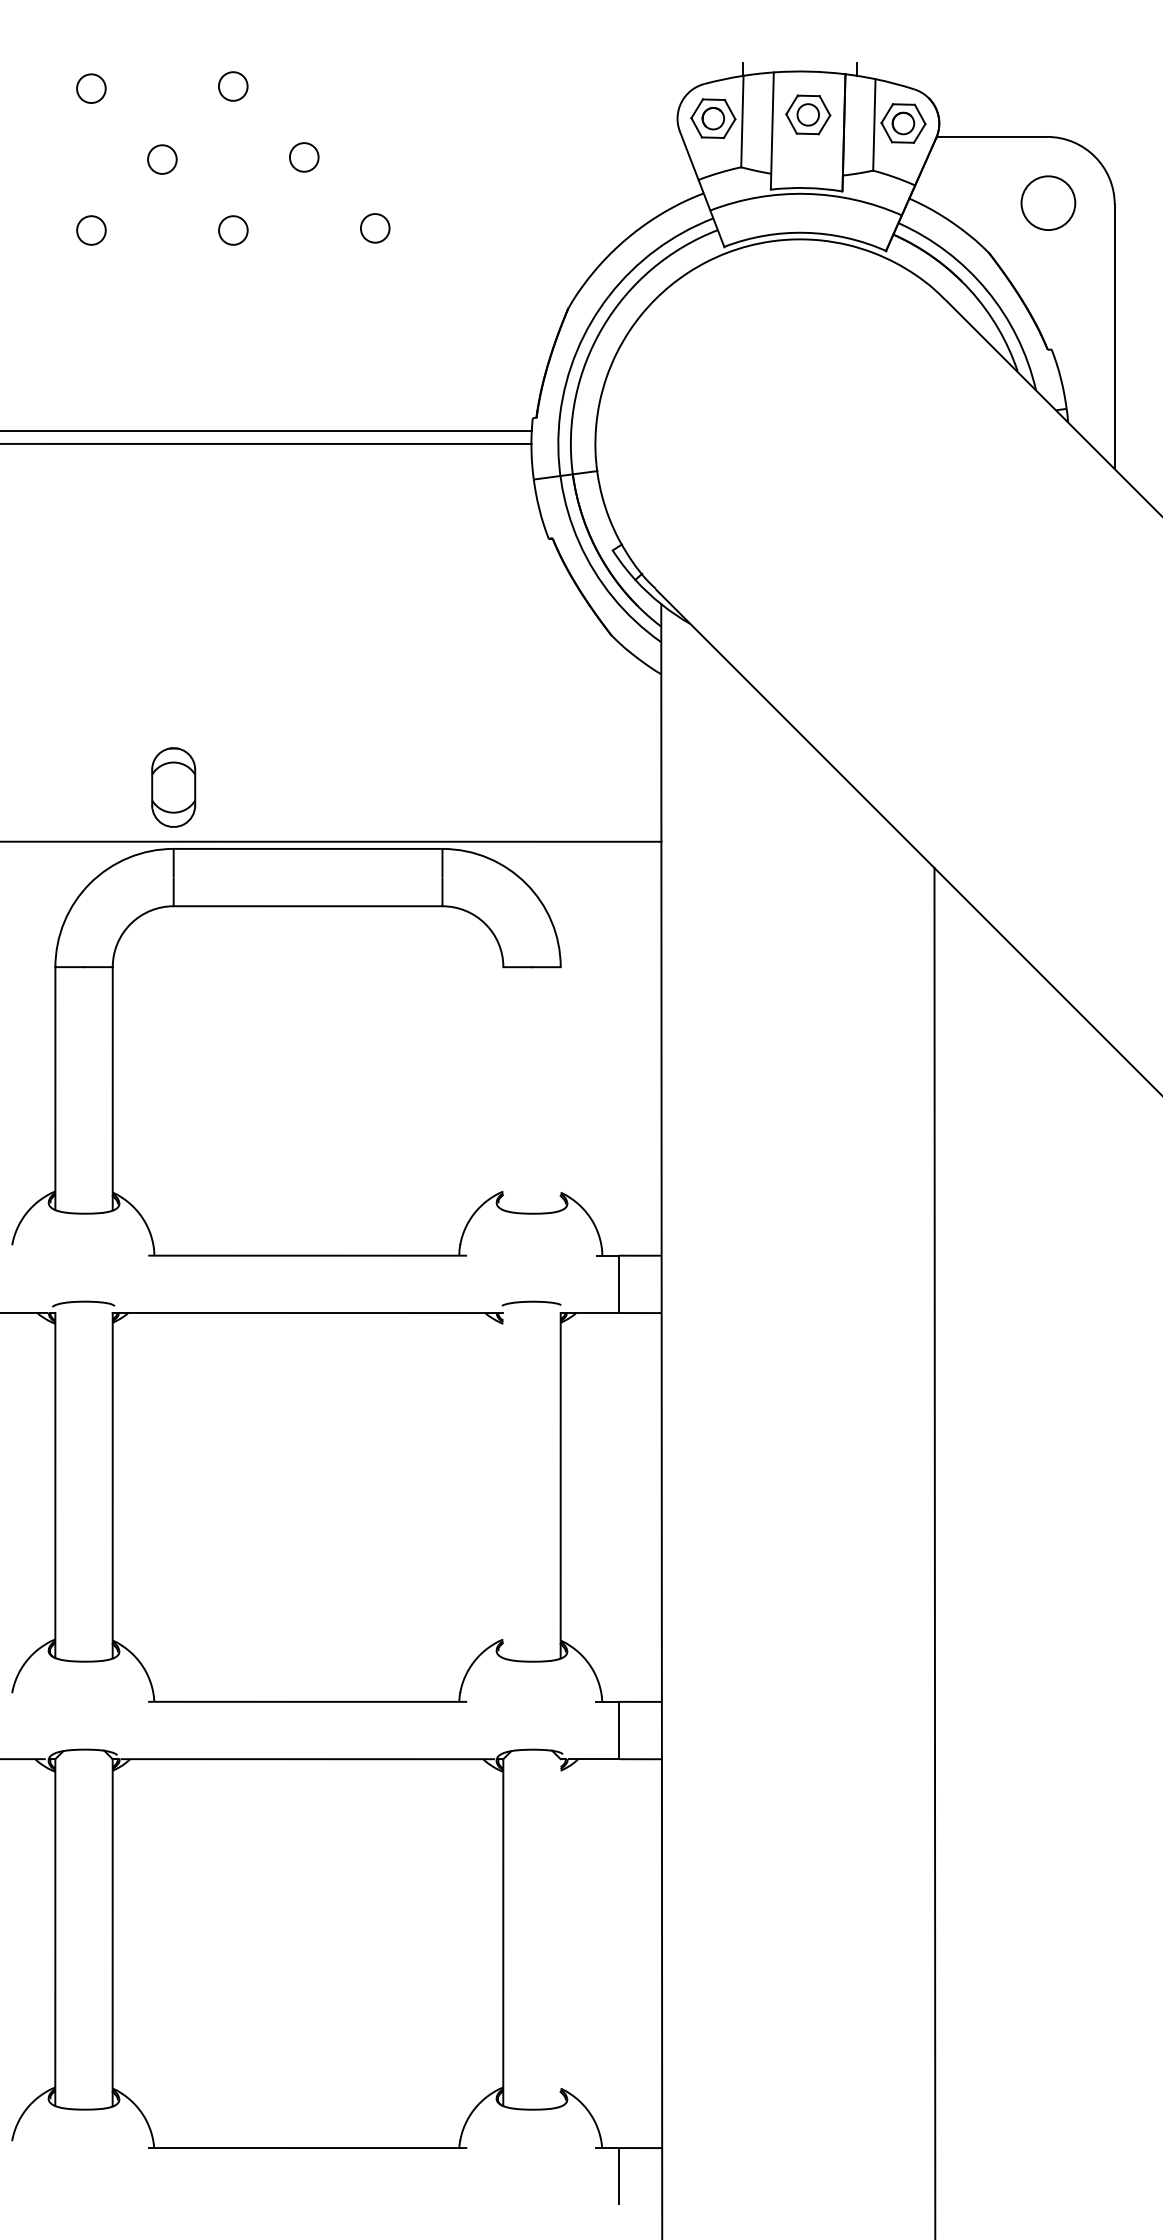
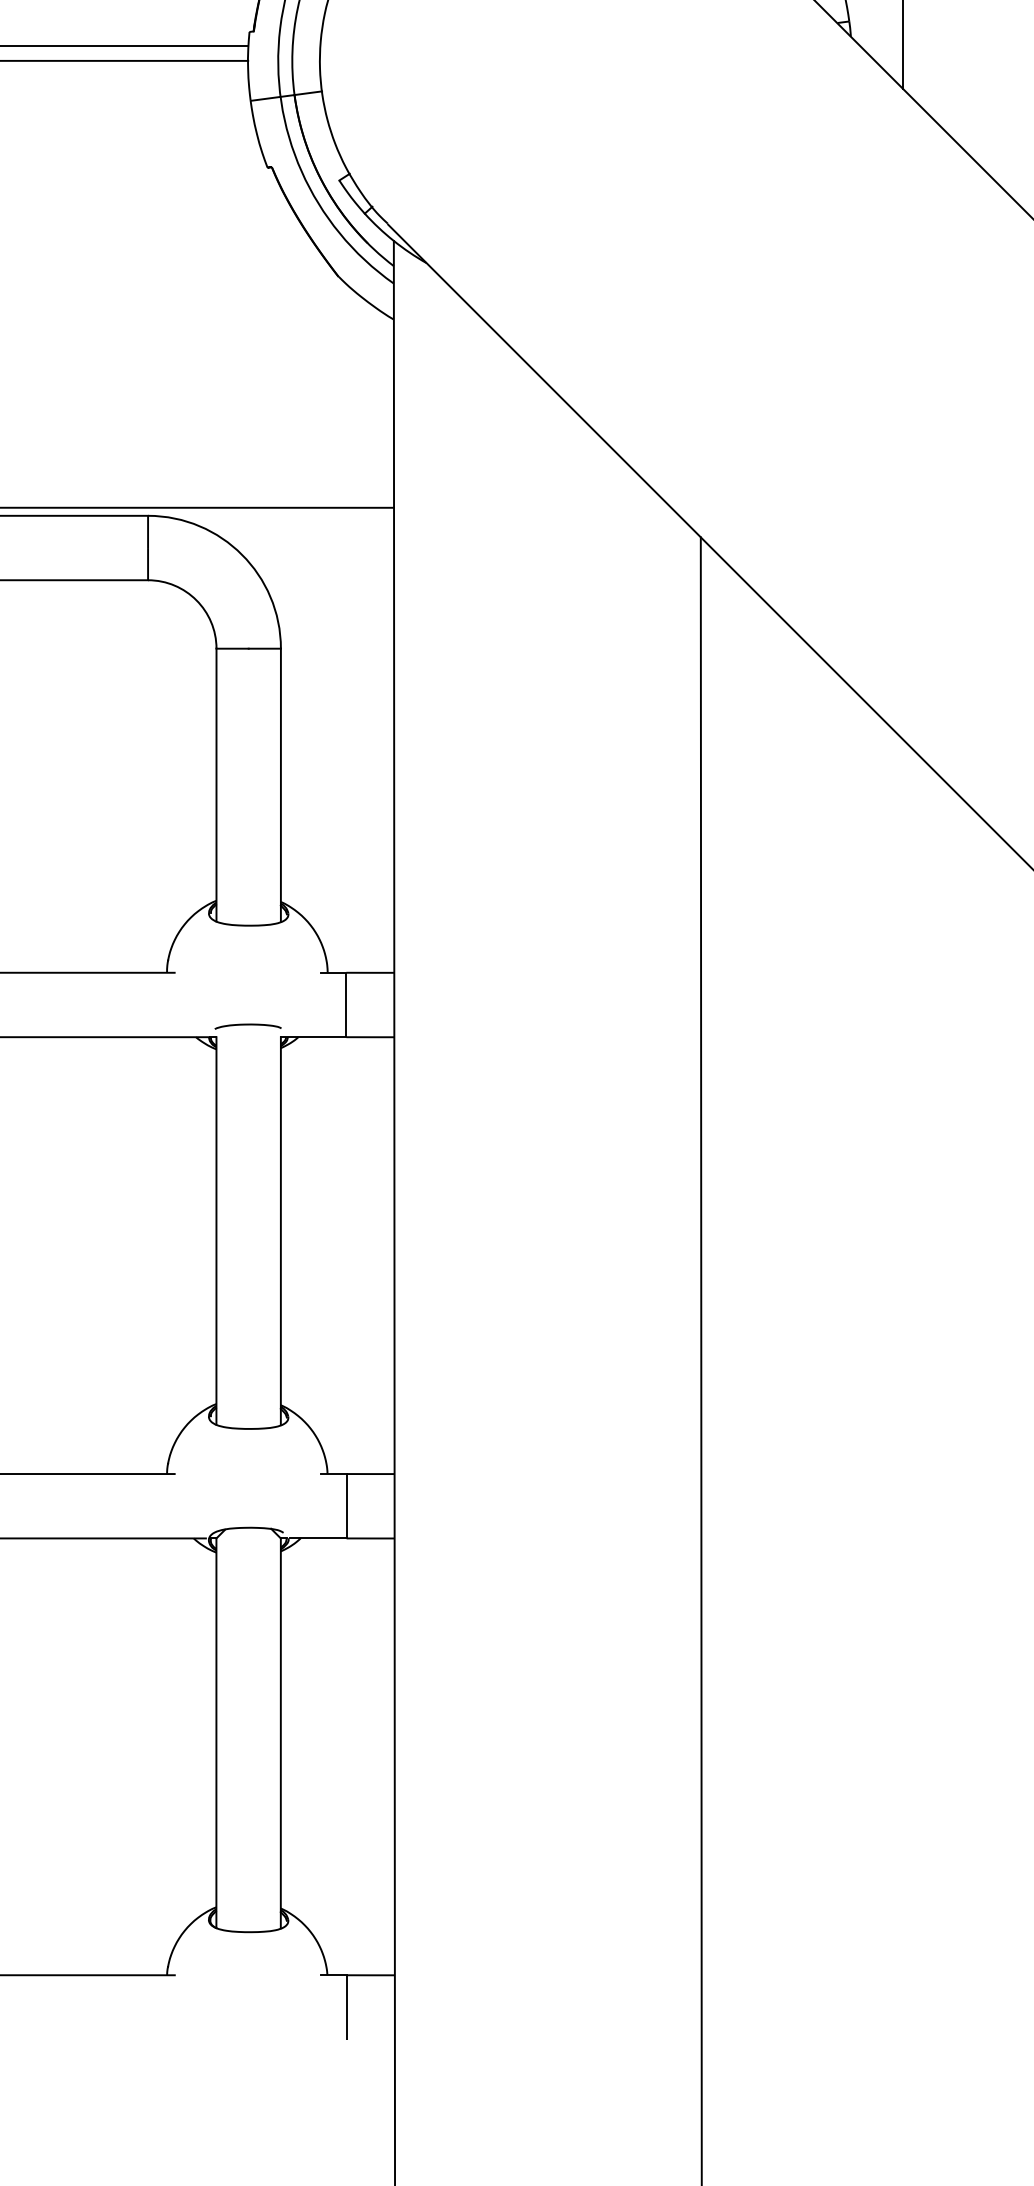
line: (503, 1088) -> (216, 784), added
line: (560, 1088) -> (280, 784), added
line: (503, 1485) -> (216, 1230), added
line: (560, 1932) -> (280, 1733), added

